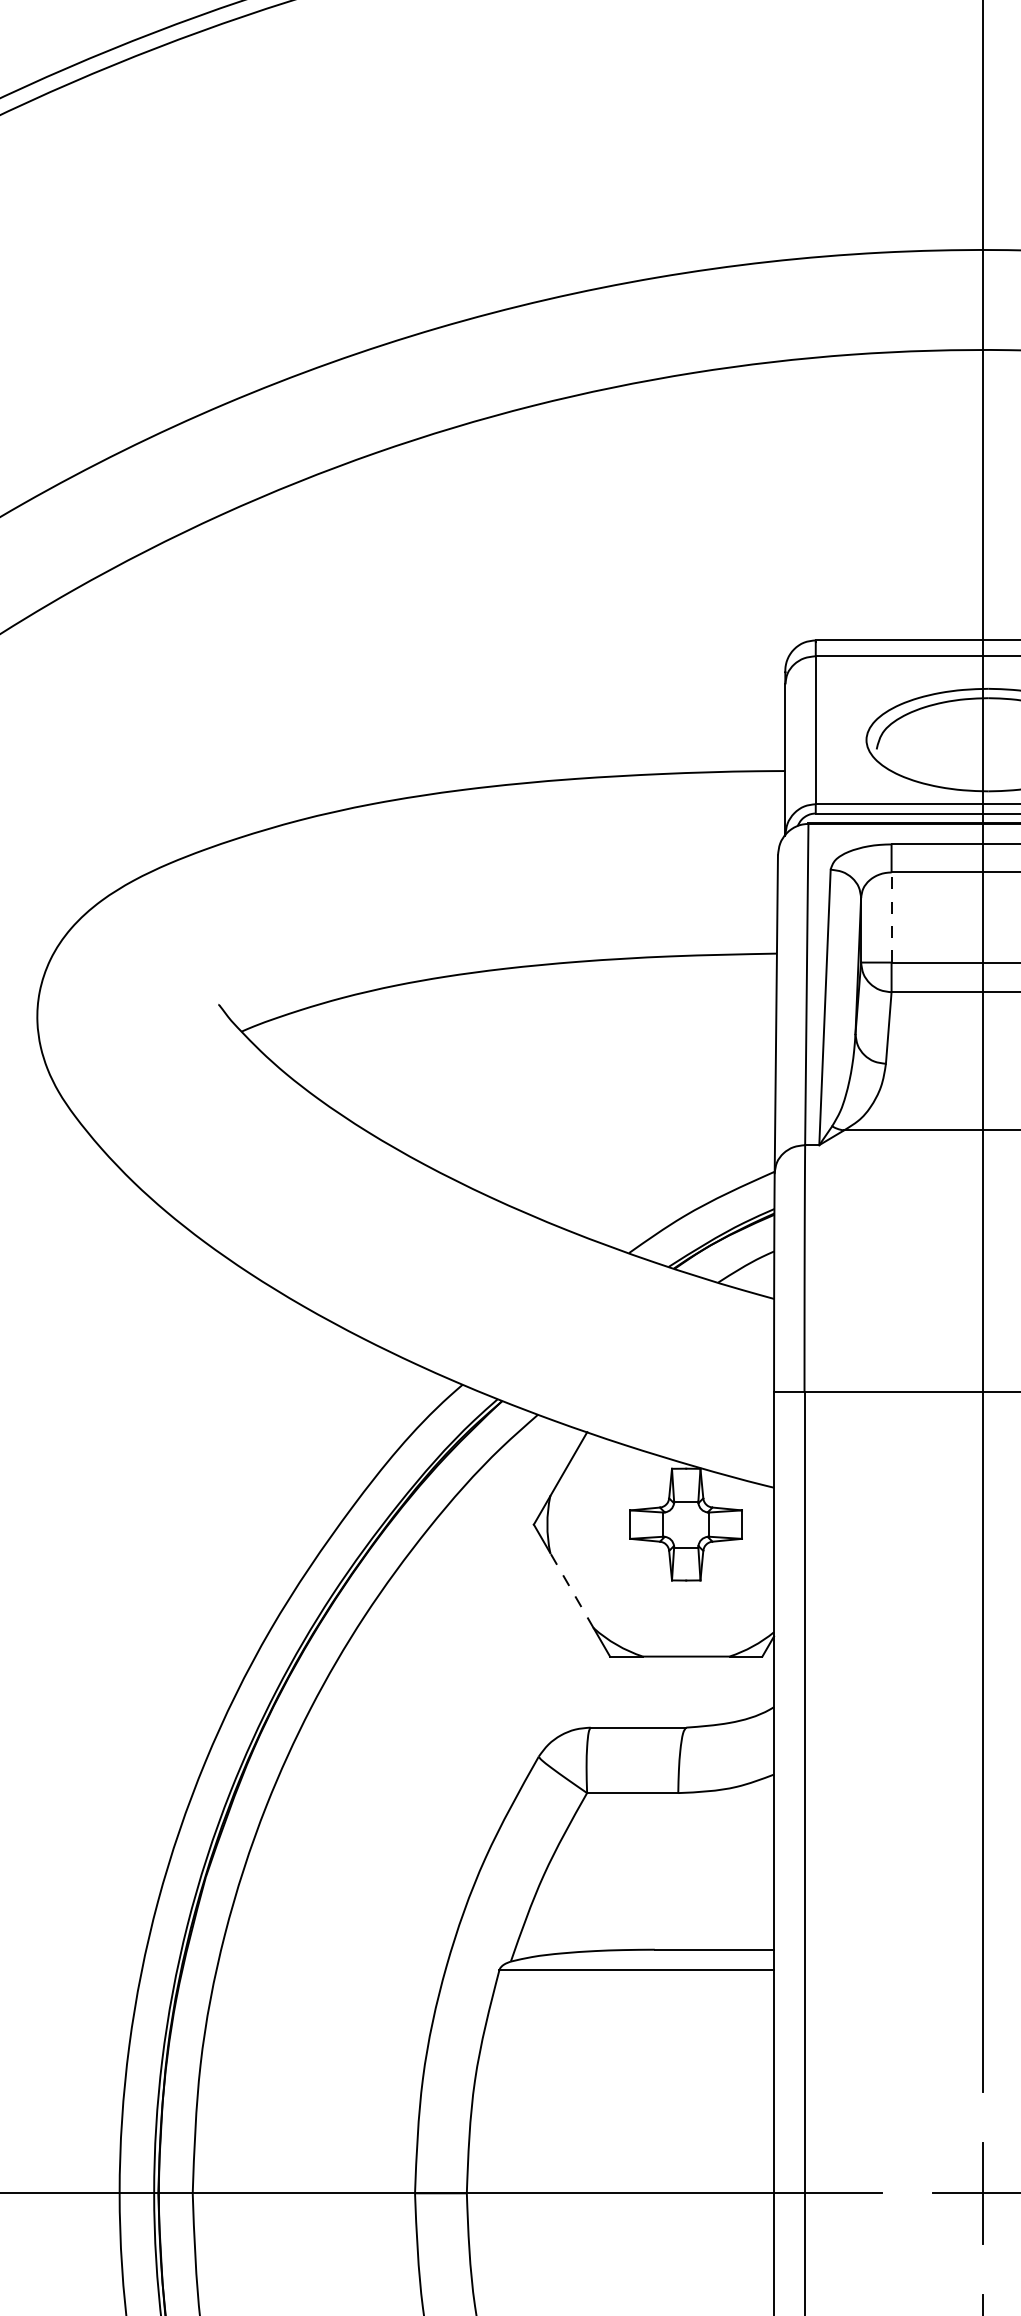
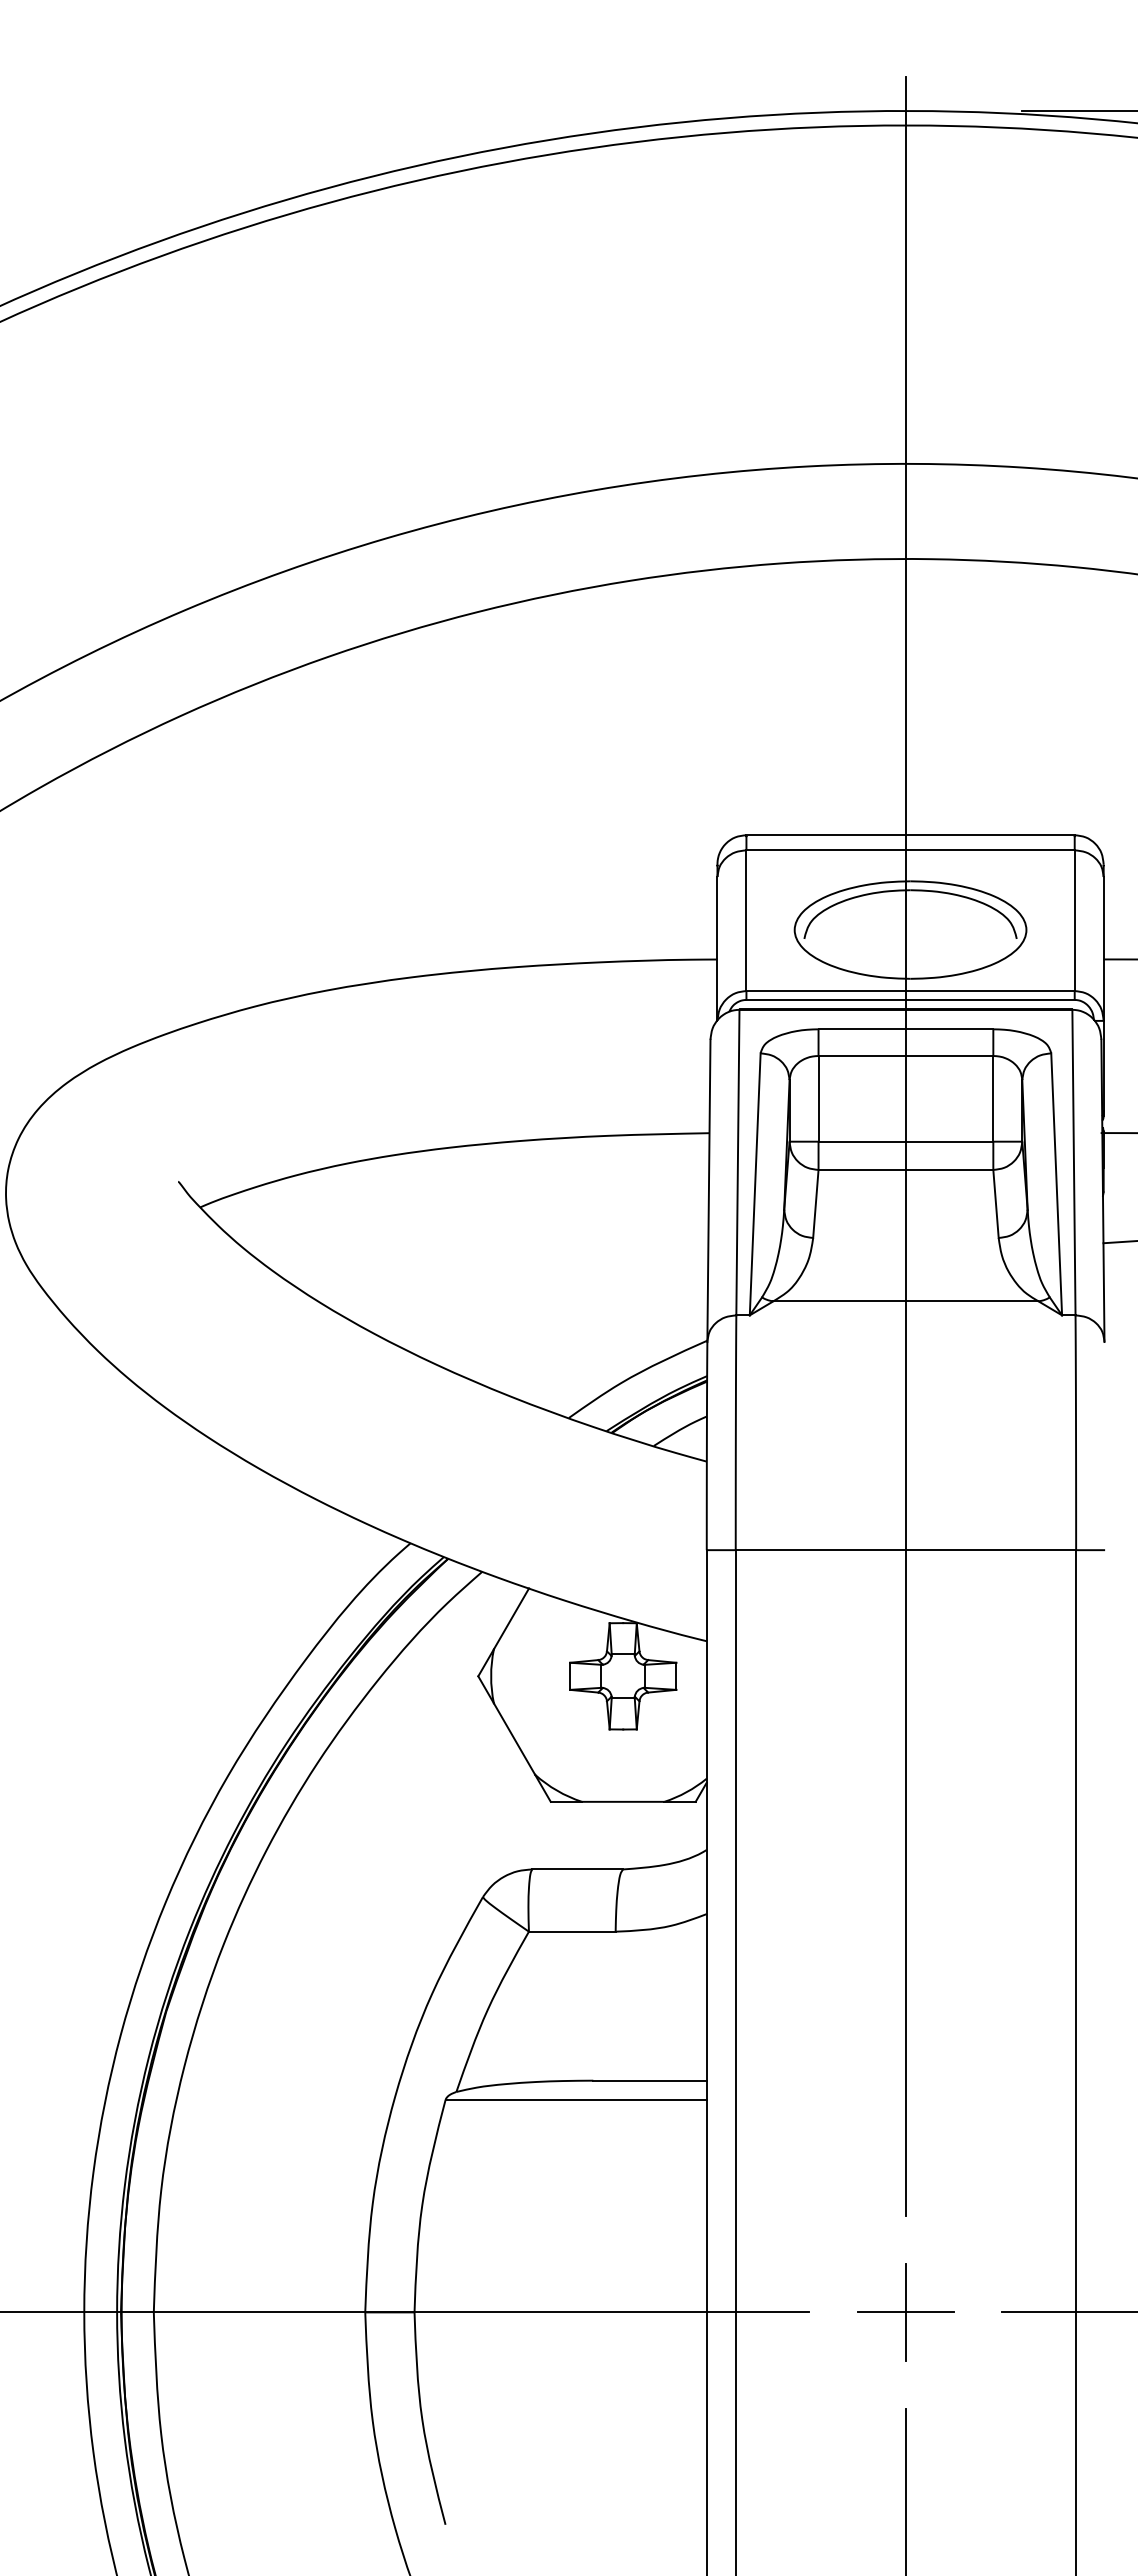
line: (891, 917) -> (818, 1098), dashed -> solid
line: (571, 1589) -> (514, 1738), dashed -> solid

